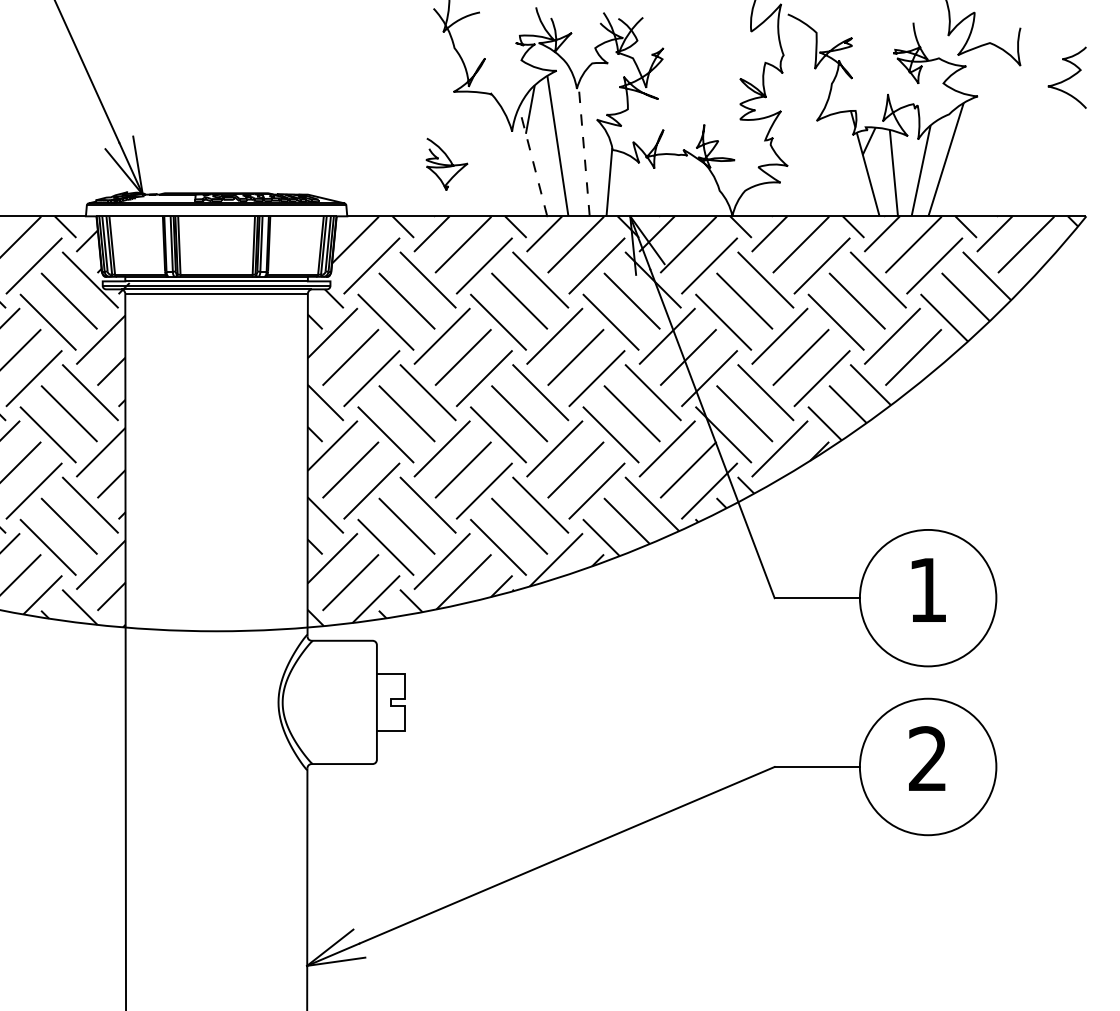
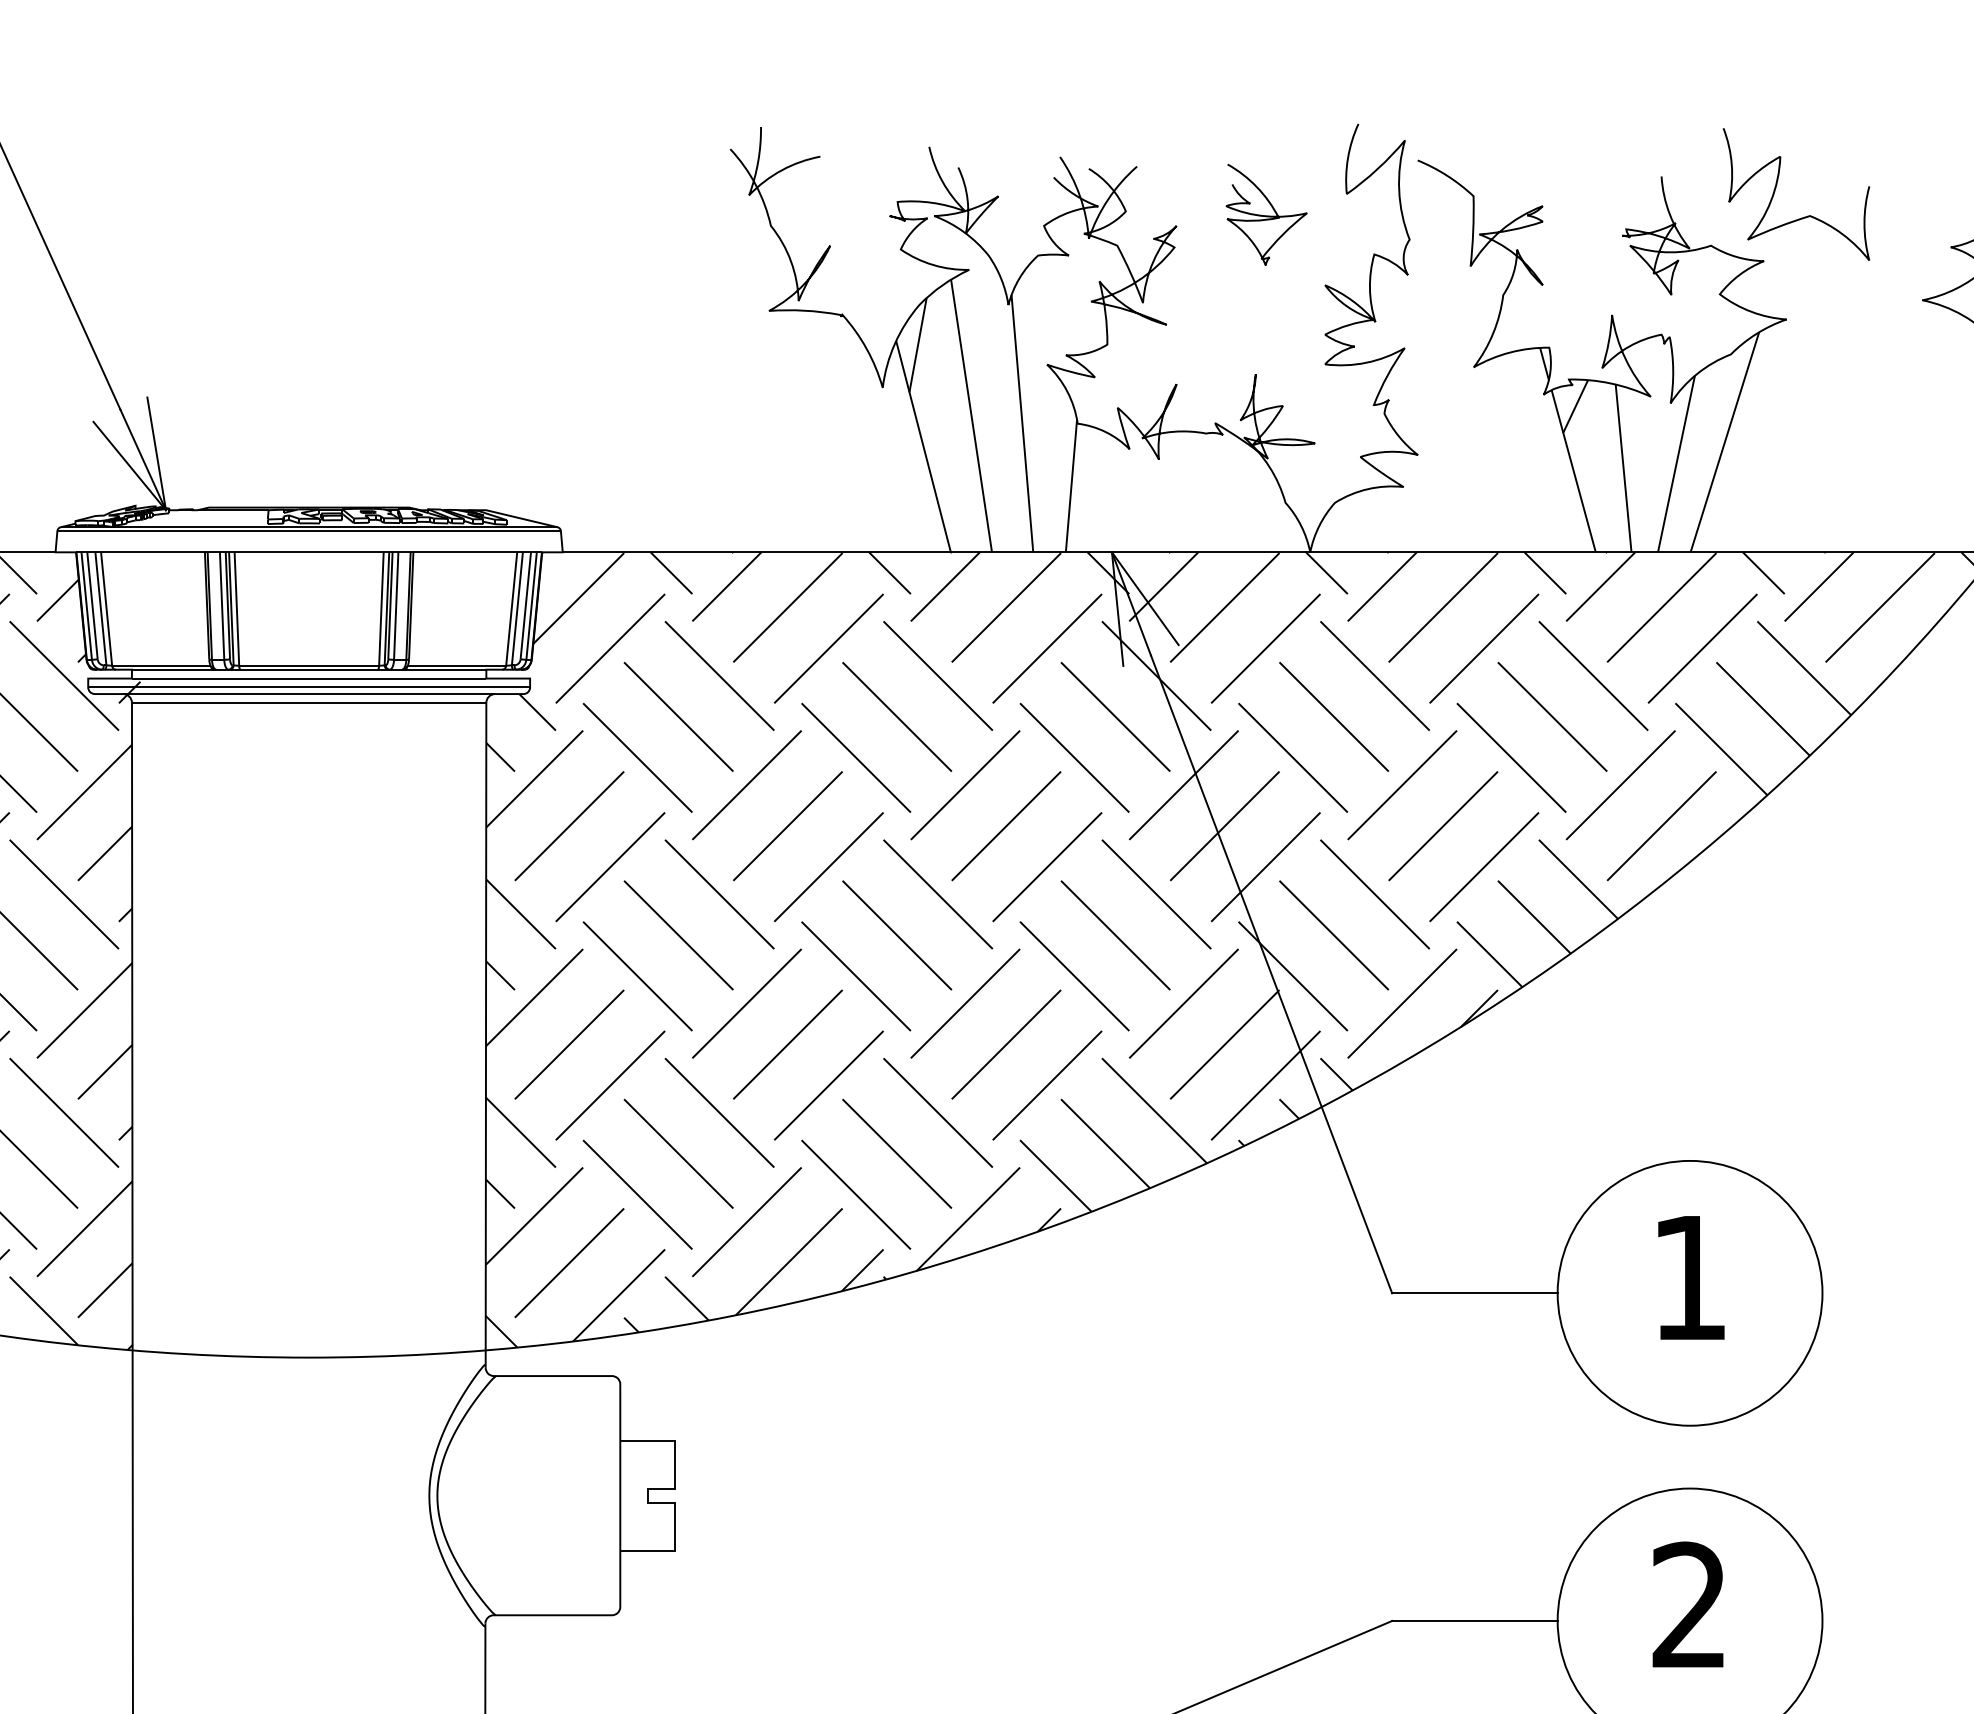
line: (584, 150) -> (1023, 424), dashed -> solid
line: (533, 161) -> (924, 445), dashed -> solid
curve: (446, 164) -> (1265, 214), moved

